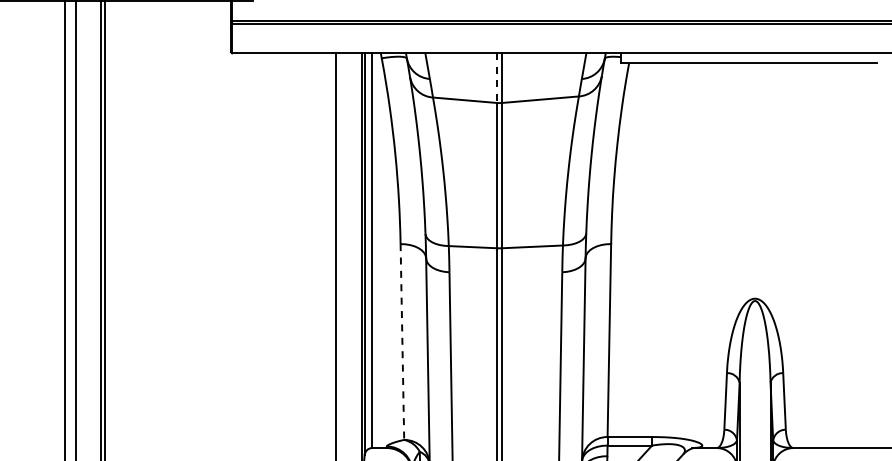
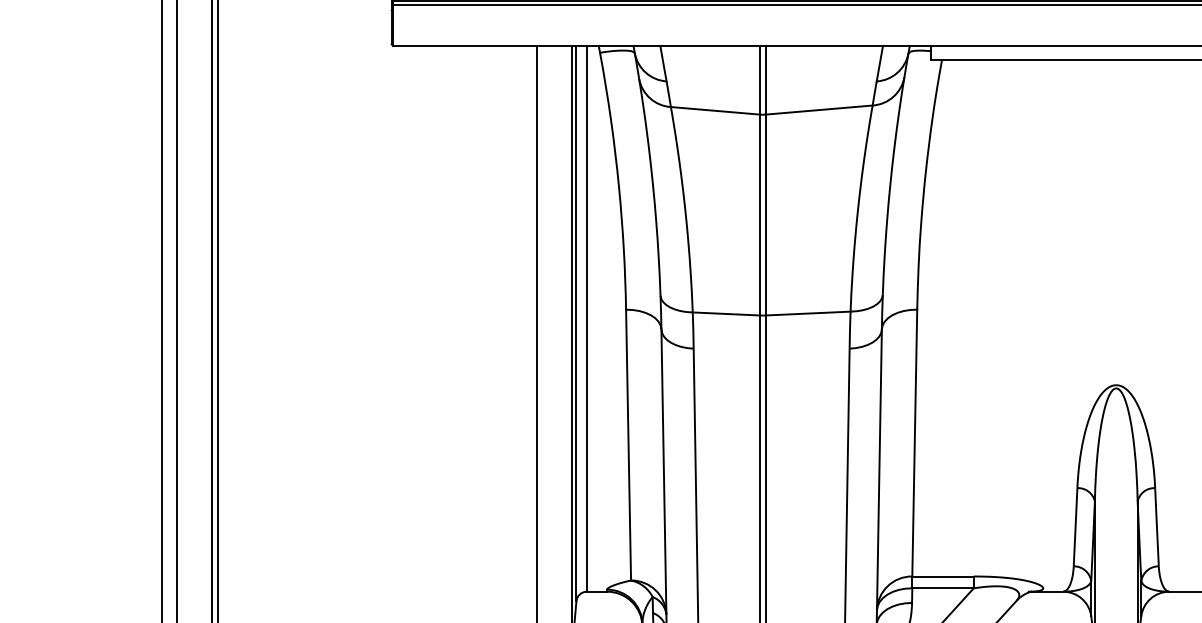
line: (497, 78) -> (760, 80), dashed -> solid
line: (402, 342) -> (628, 445), dashed -> solid

